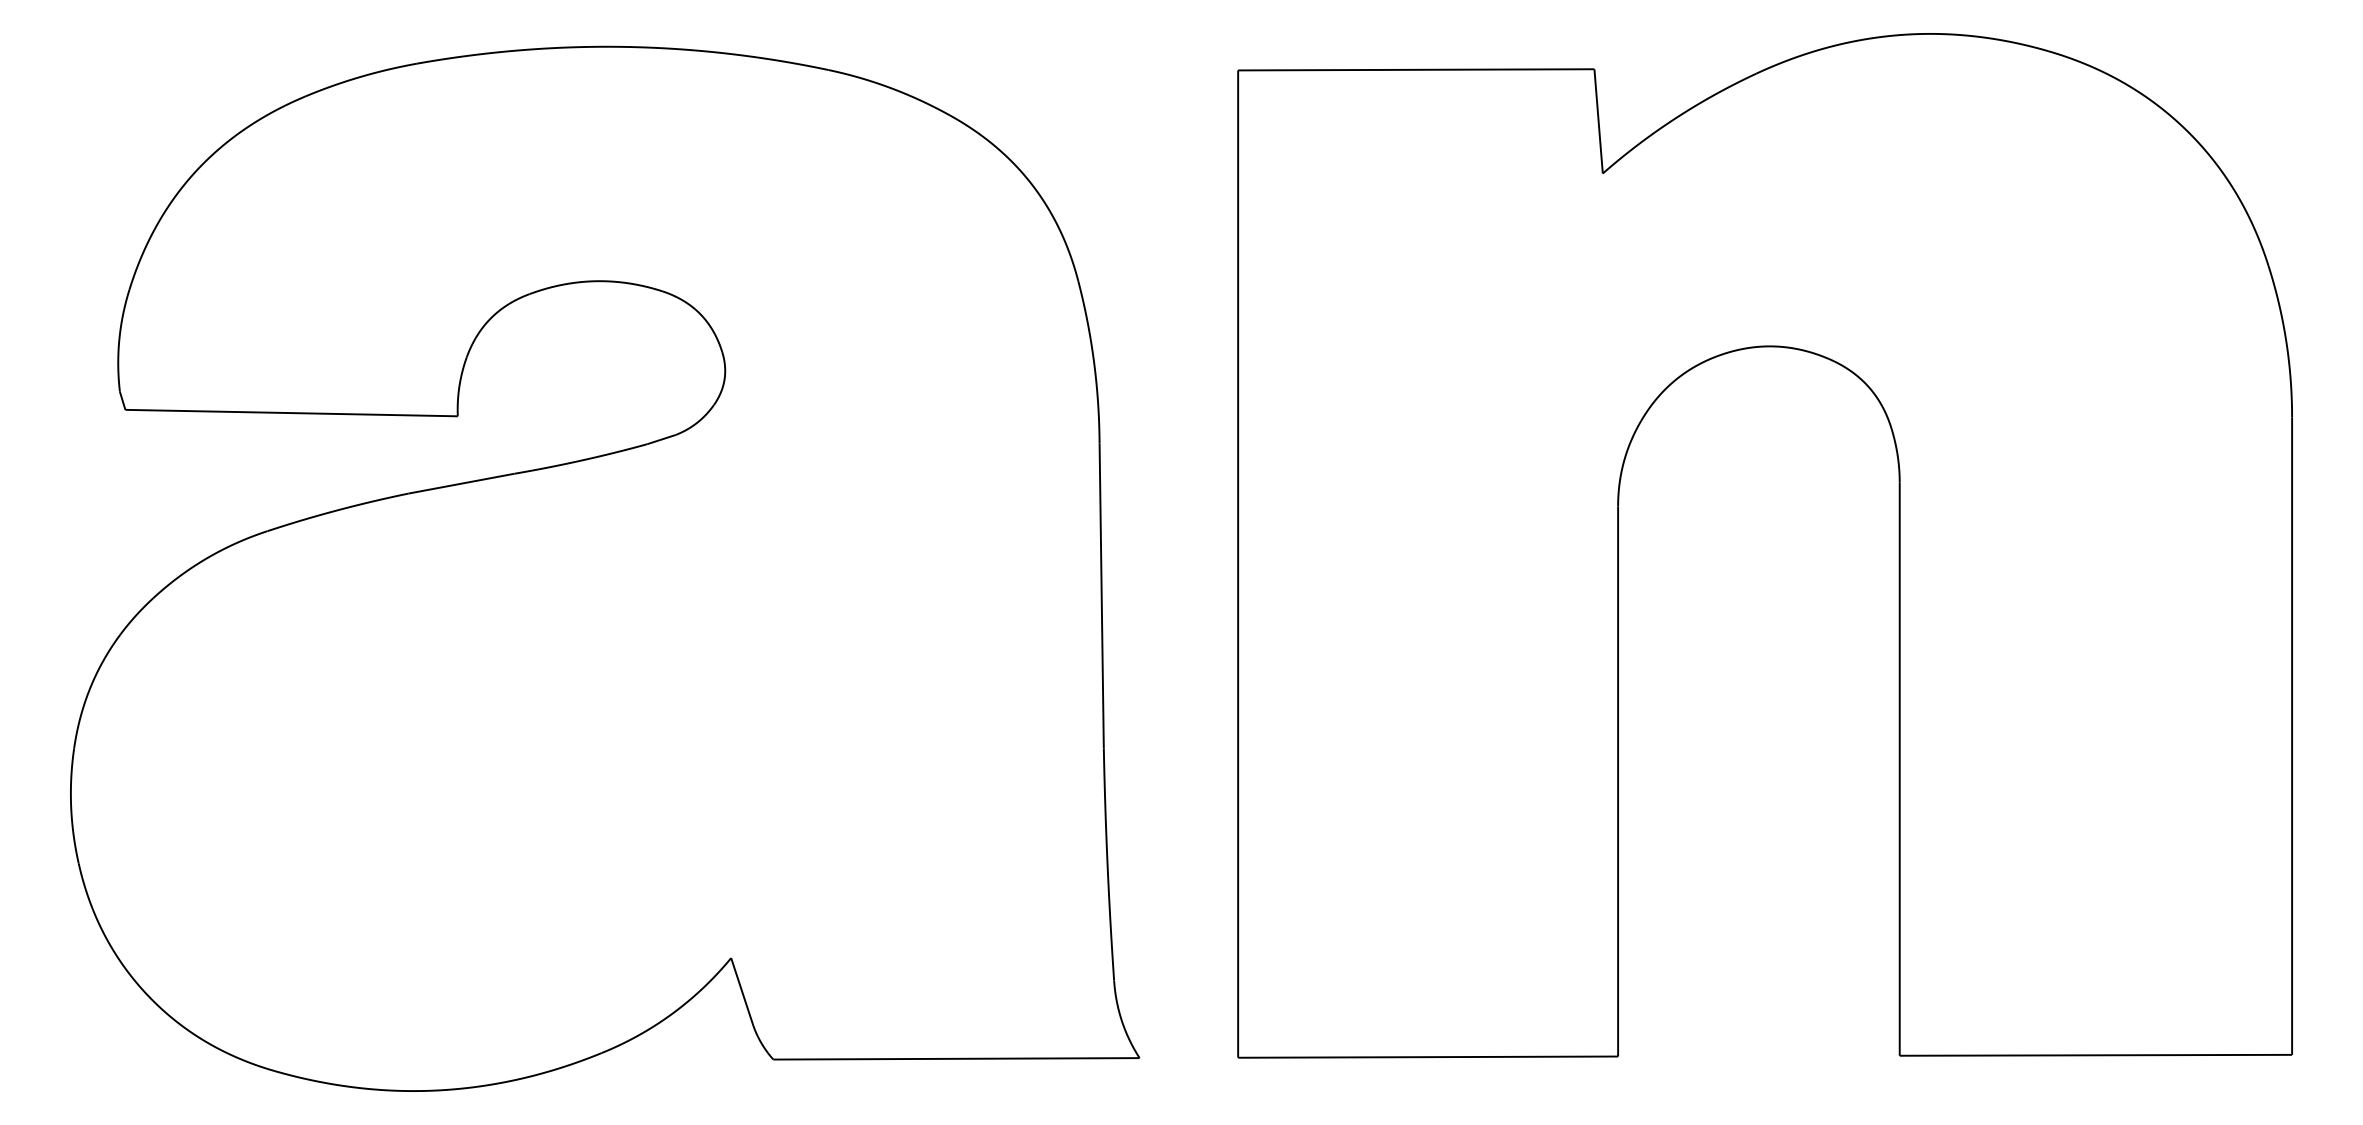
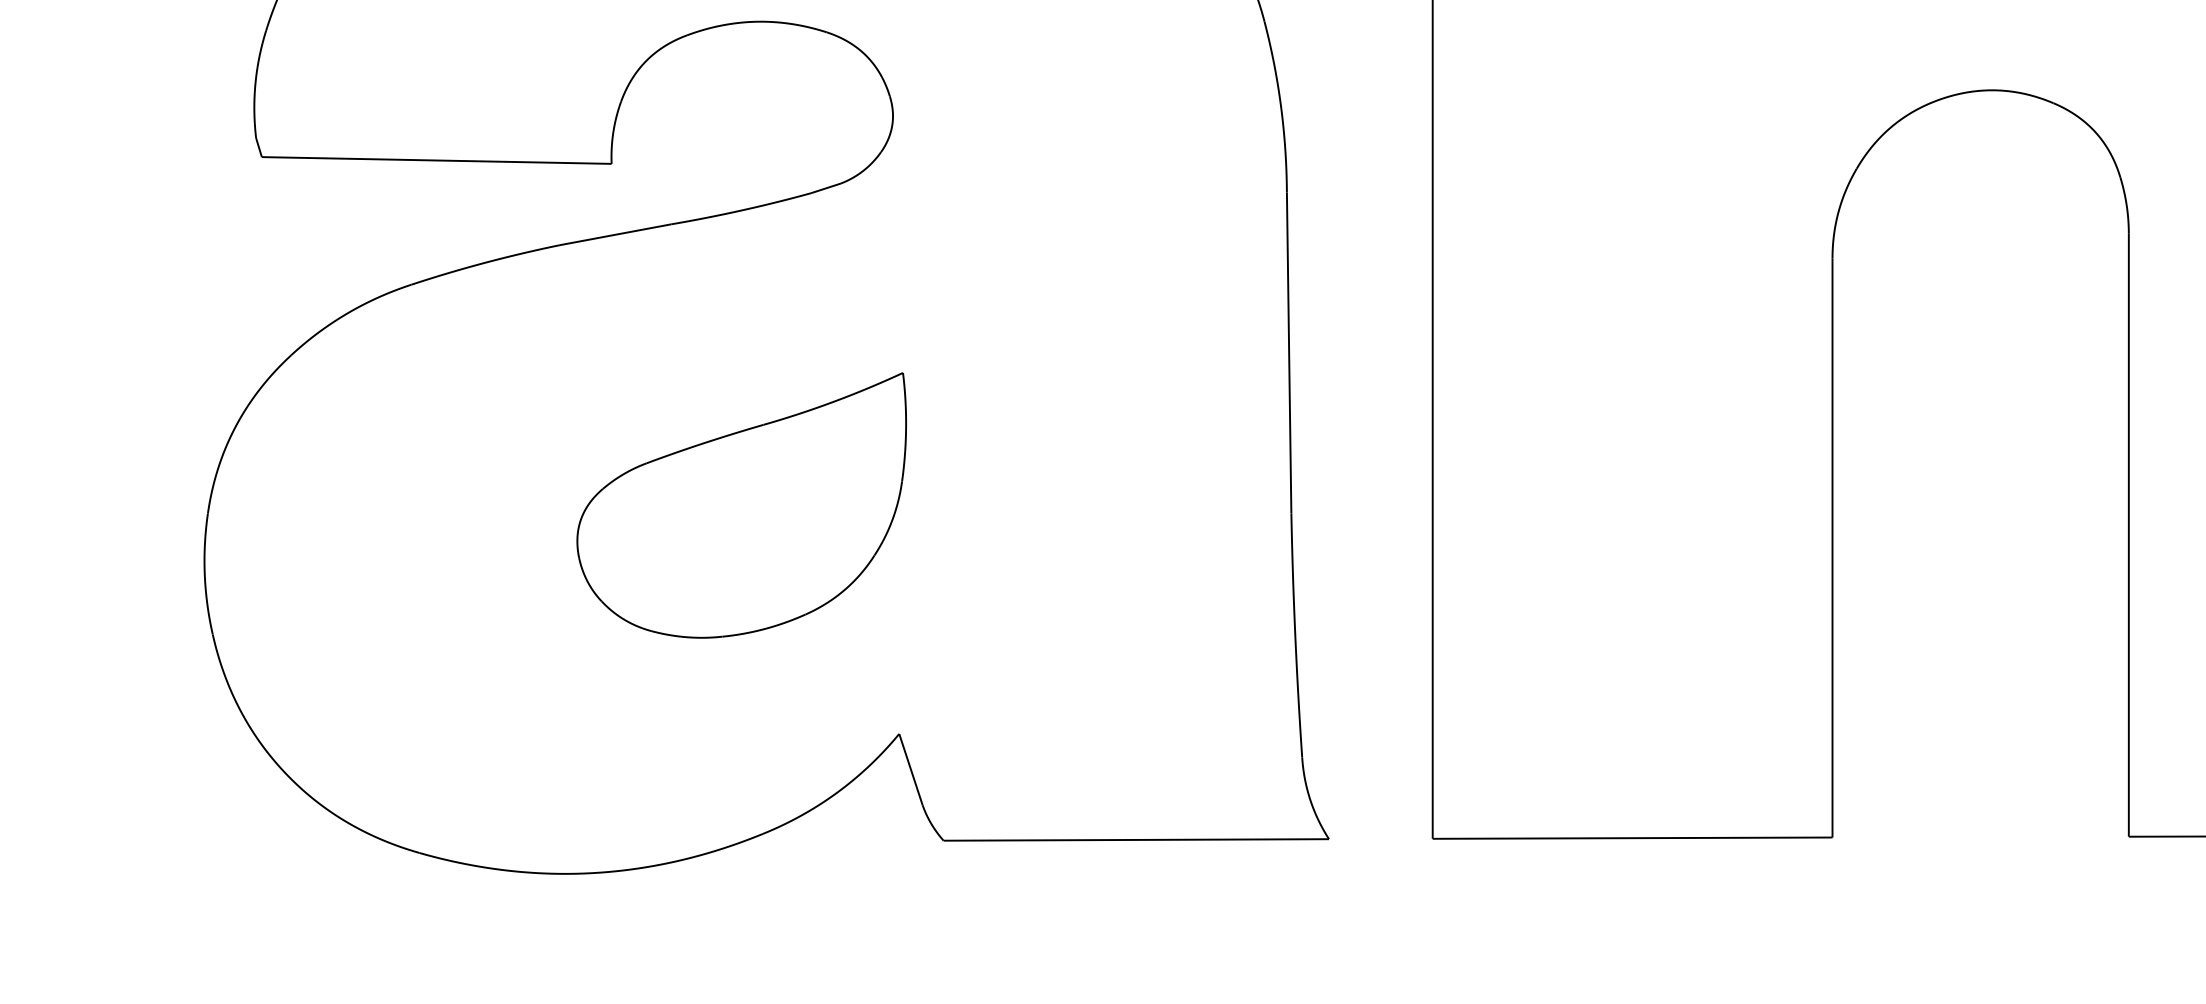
part: (581, 740) -> (741, 504), added

